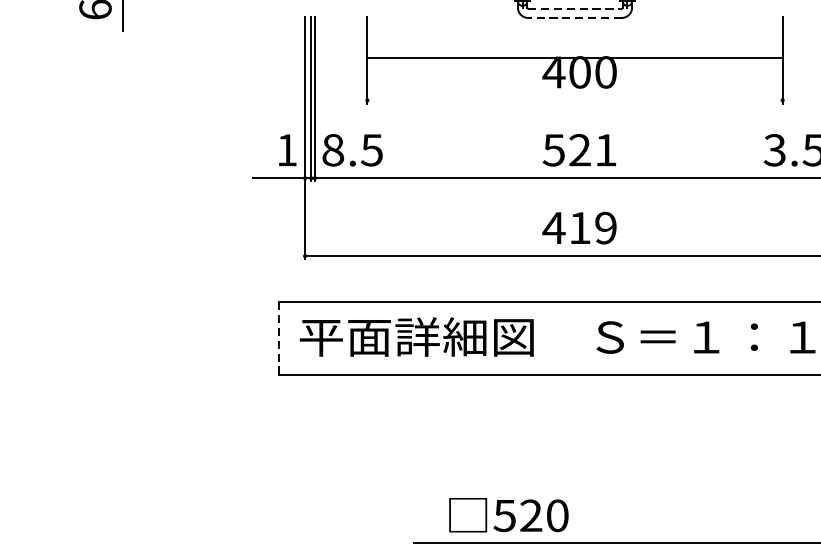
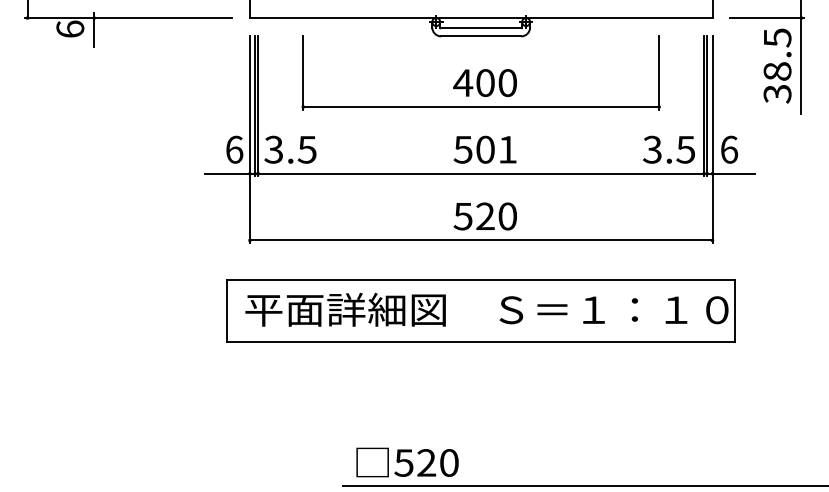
line: (575, 8) -> (481, 28), dashed -> solid
line: (574, 18) -> (480, 36), dashed -> solid
line: (575, 58) -> (481, 107), moved
text: (287, 149) -> (234, 149), 1 -> 6
text: (332, 149) -> (273, 149), 8.5 -> 3.5
text: (580, 149) -> (485, 149), 521 -> 501
text: (578, 228) -> (484, 216), 419 -> 520
line: (278, 338) -> (227, 311), dashed -> solid
text: (508, 515) -> (407, 462), moved

